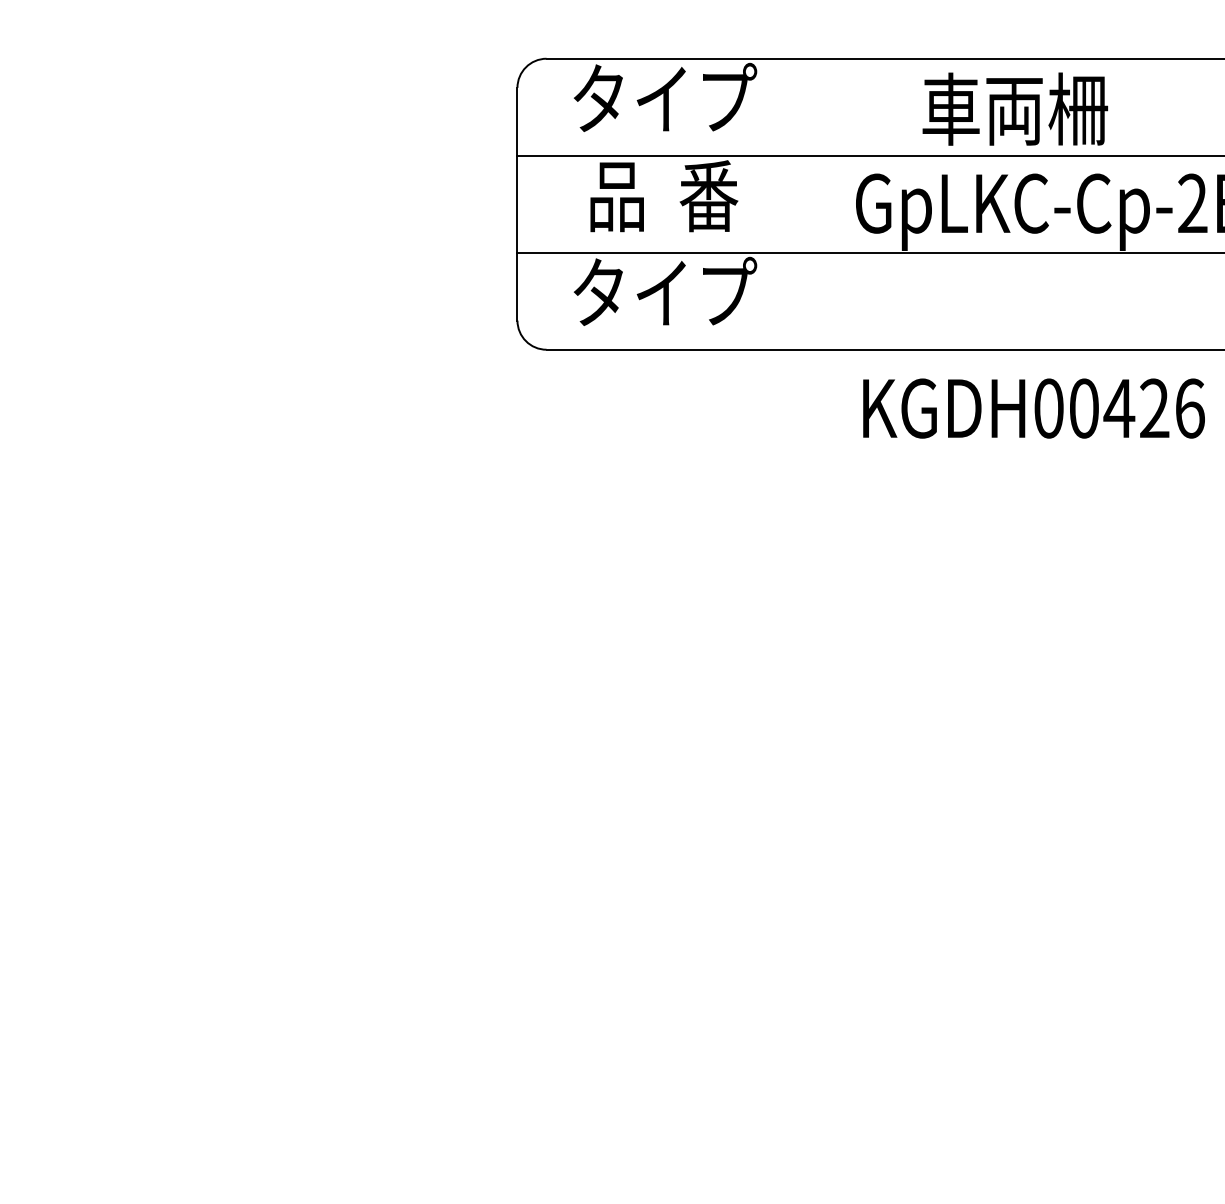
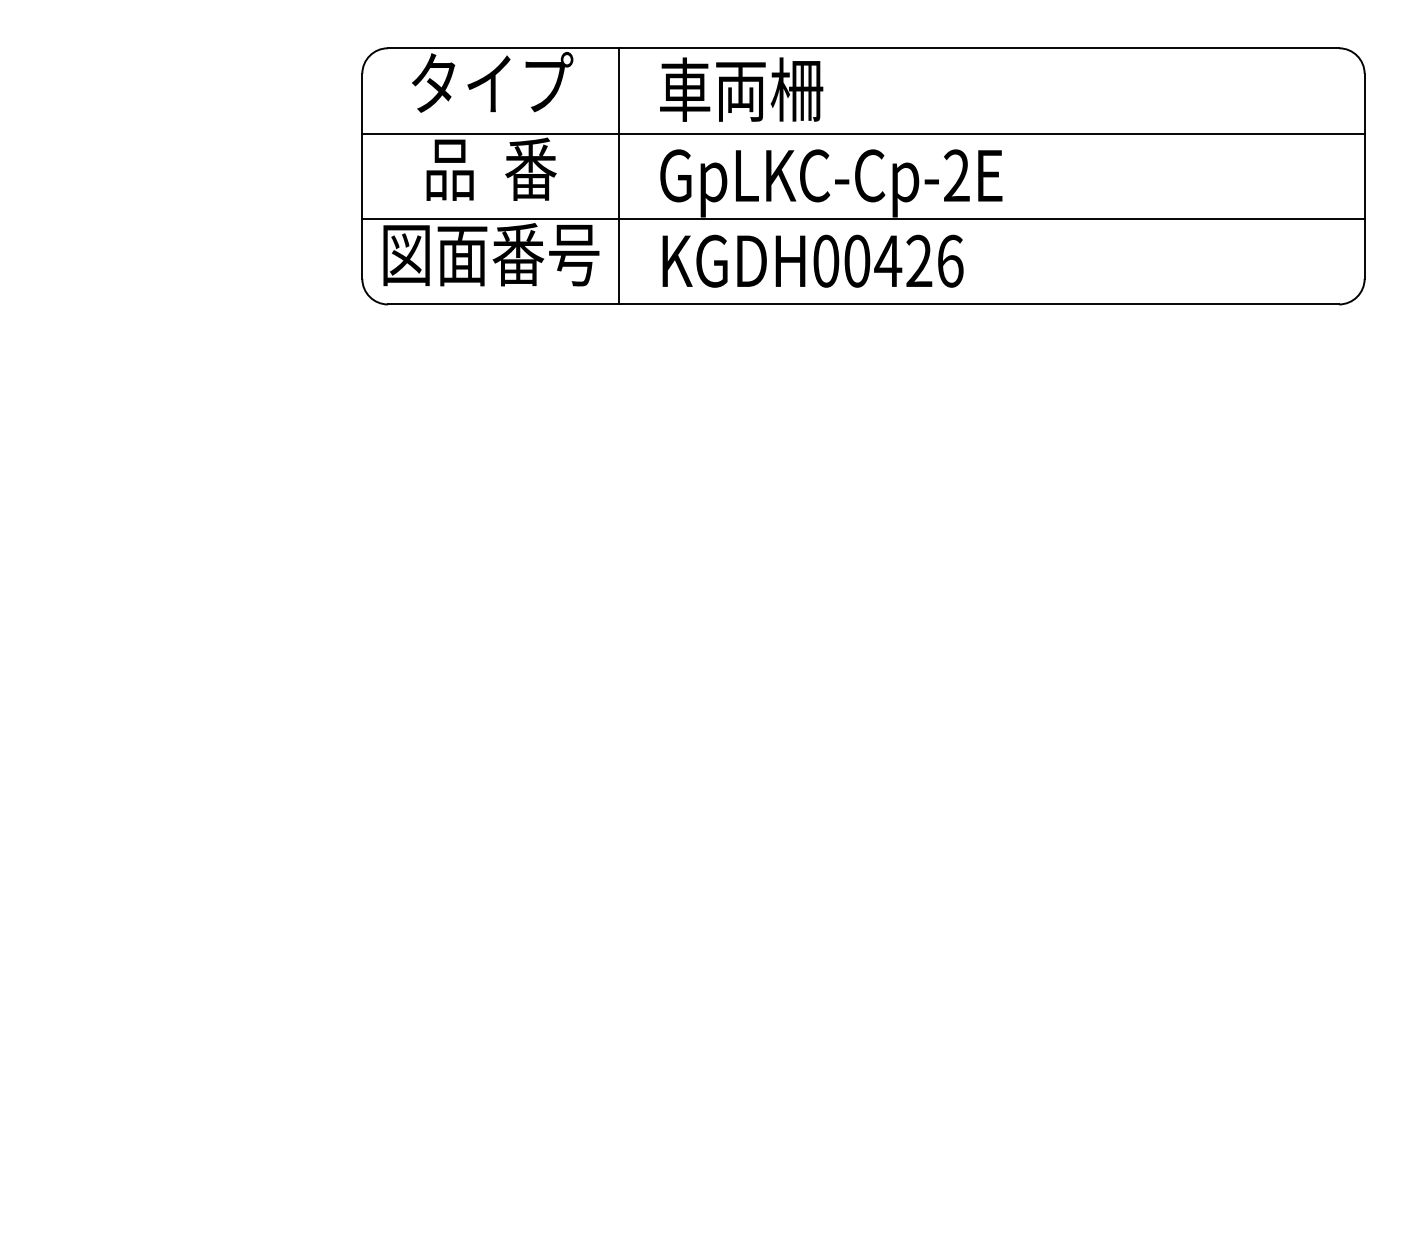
text: (1015, 108) -> (741, 89), moved
line: (808, 204) -> (618, 176), added
text: (664, 292) -> (491, 254), タイプ -> 図面番号
text: (1033, 407) -> (812, 260), moved

